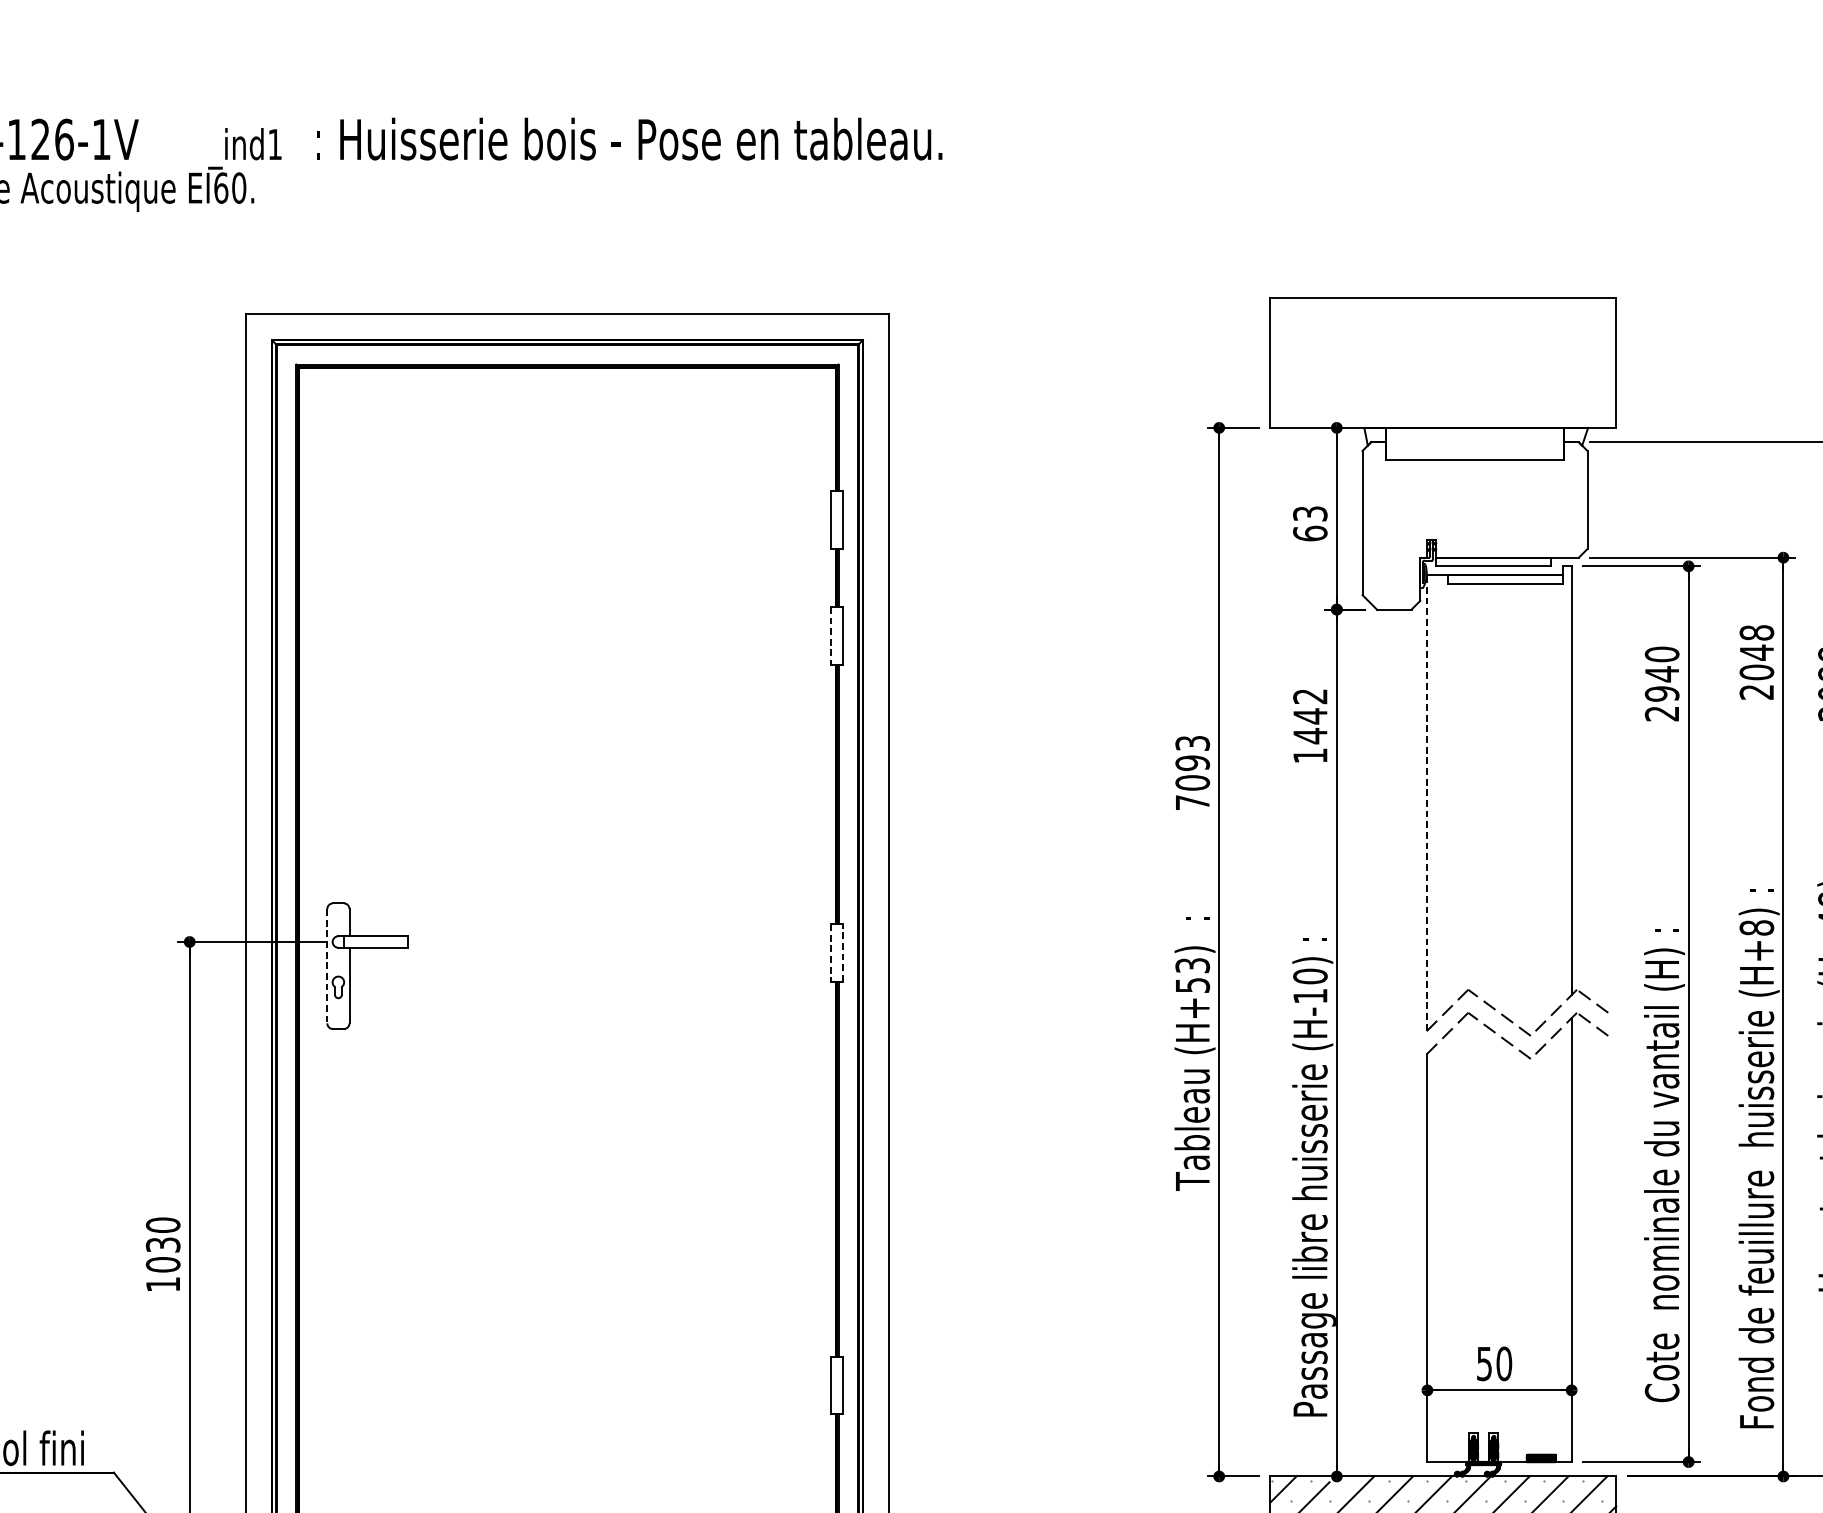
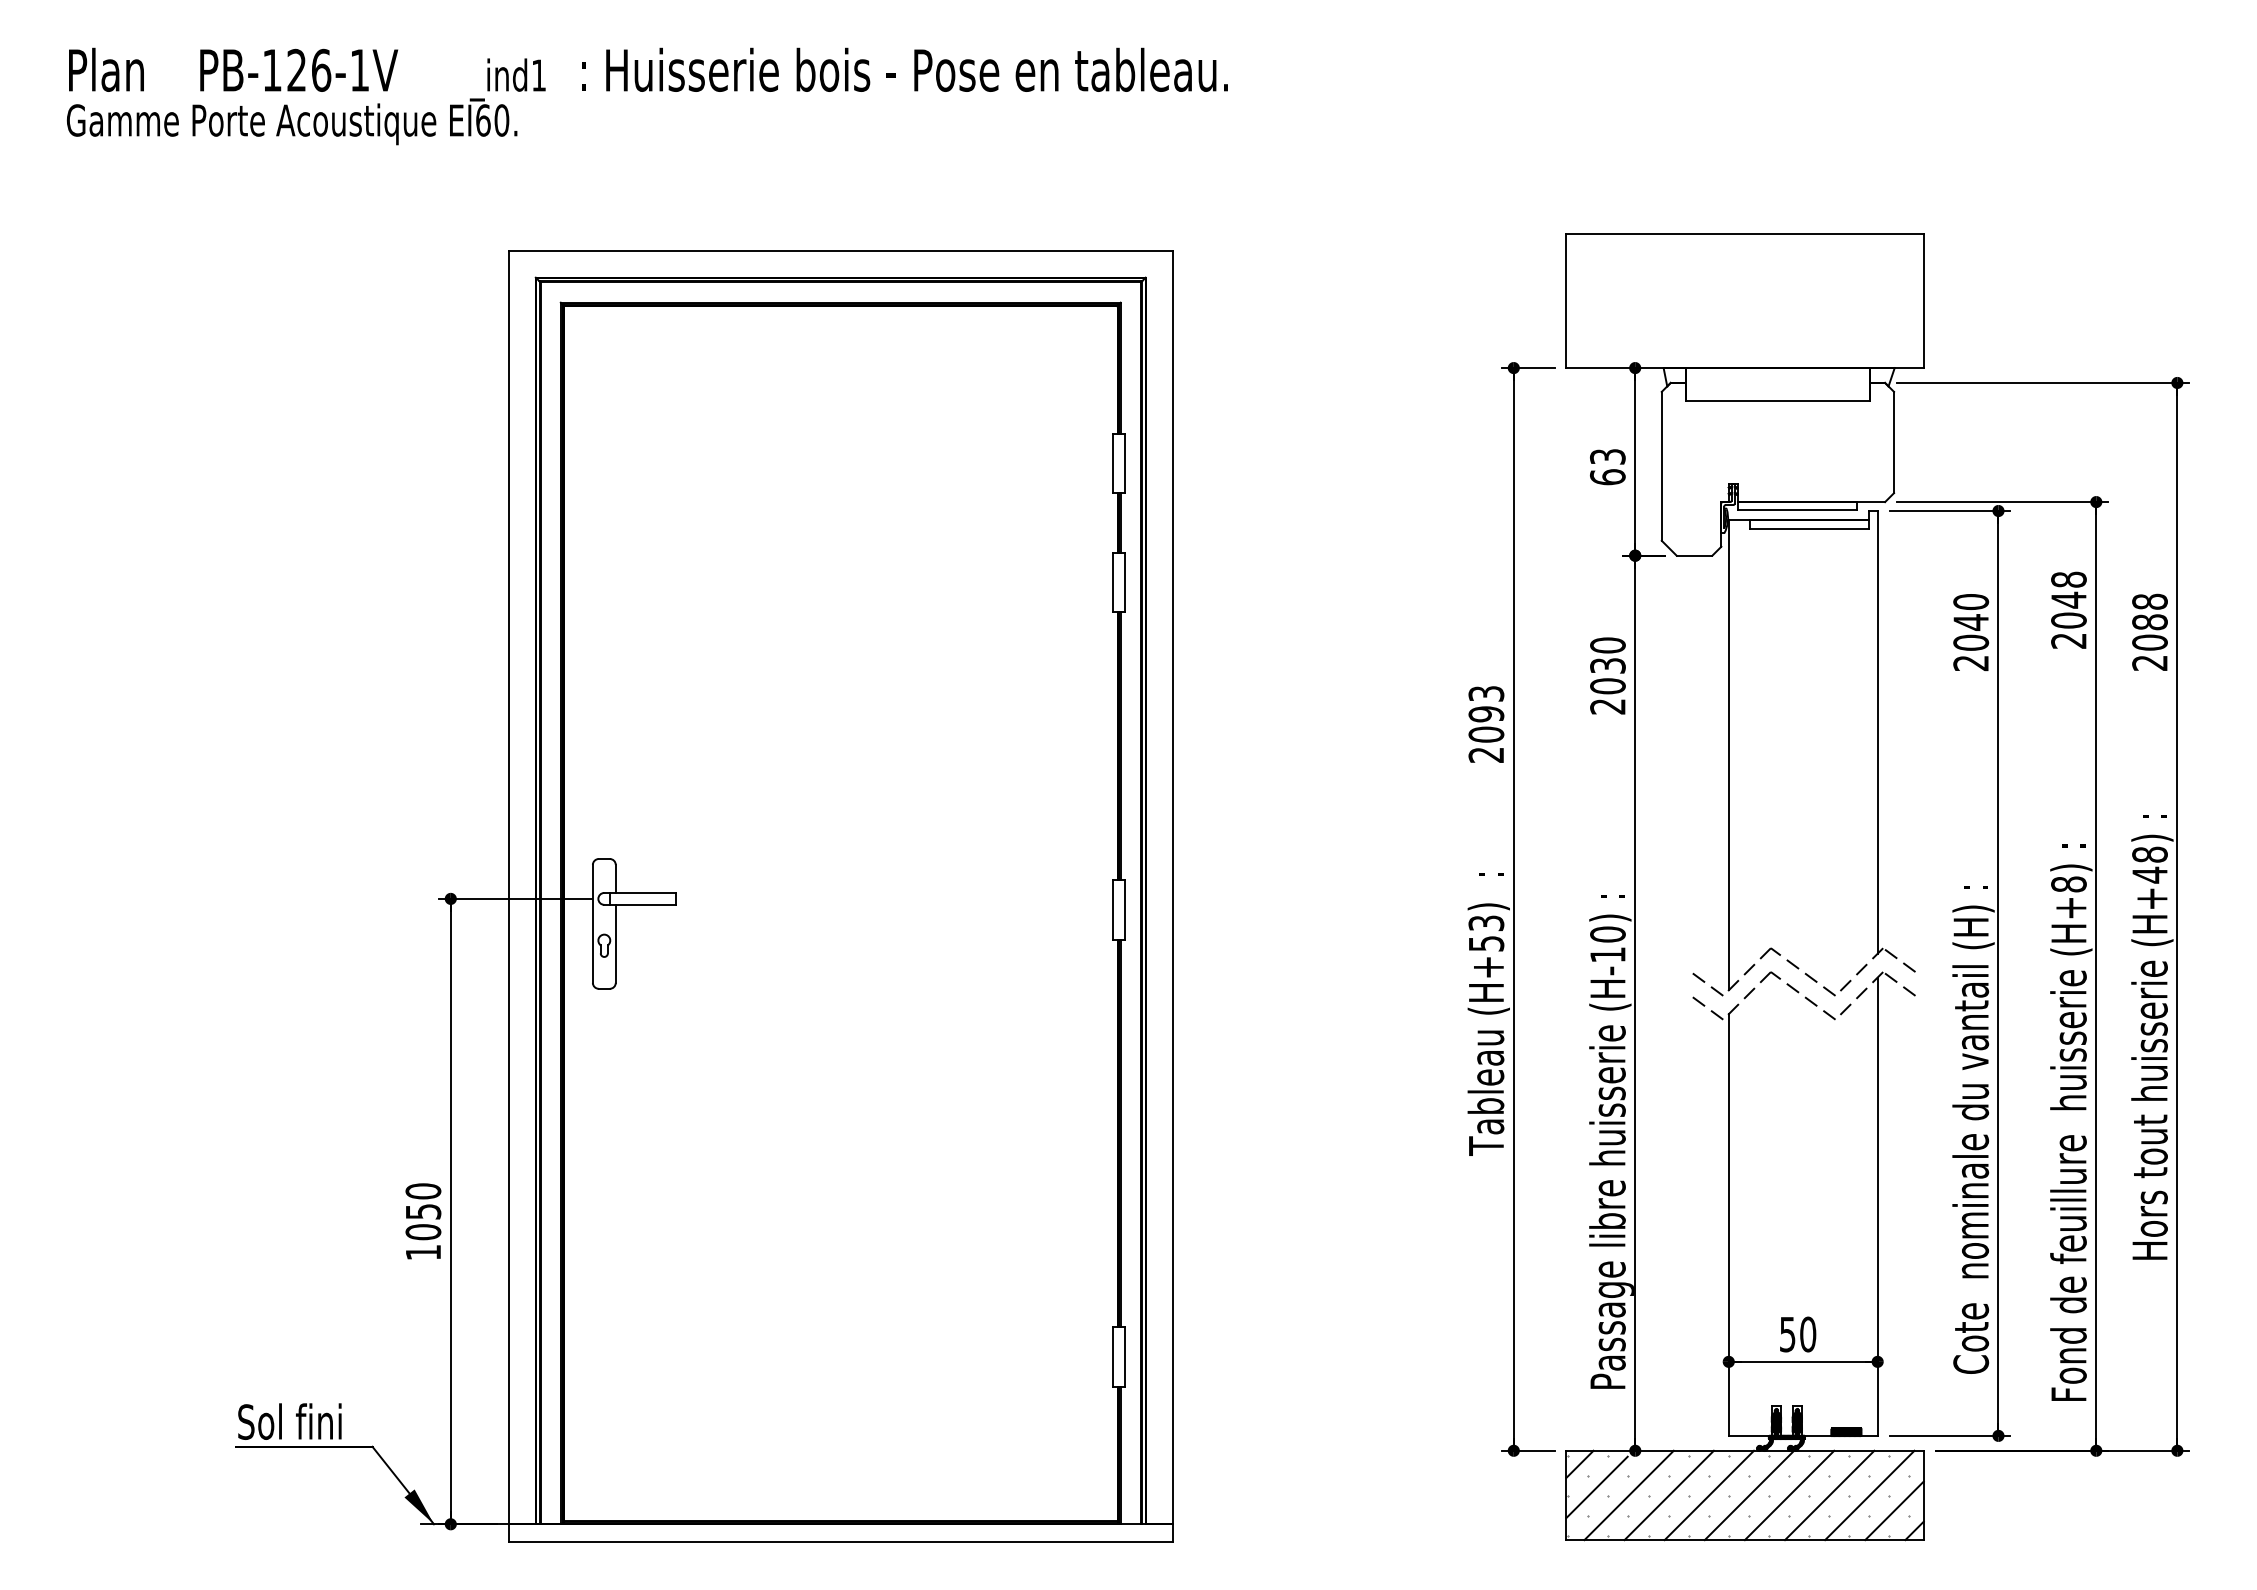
line: (830, 635) -> (1112, 582), dashed -> solid
text: (1662, 693) -> (1971, 642), 2940 -> 2040
text: (1309, 725) -> (1607, 675), 1442 -> 2030
text: (1191, 802) -> (1485, 754), 7093 -> 2093
line: (1427, 802) -> (1728, 754), dashed -> solid
line: (830, 953) -> (1112, 910), dashed -> solid
line: (842, 953) -> (1124, 910), dashed -> solid
line: (326, 965) -> (592, 923), dashed -> solid
line: (1405, 1023) -> (1706, 983), added
line: (1405, 1047) -> (1706, 1007), added
text: (162, 1244) -> (422, 1211), 1030 -> 1050

